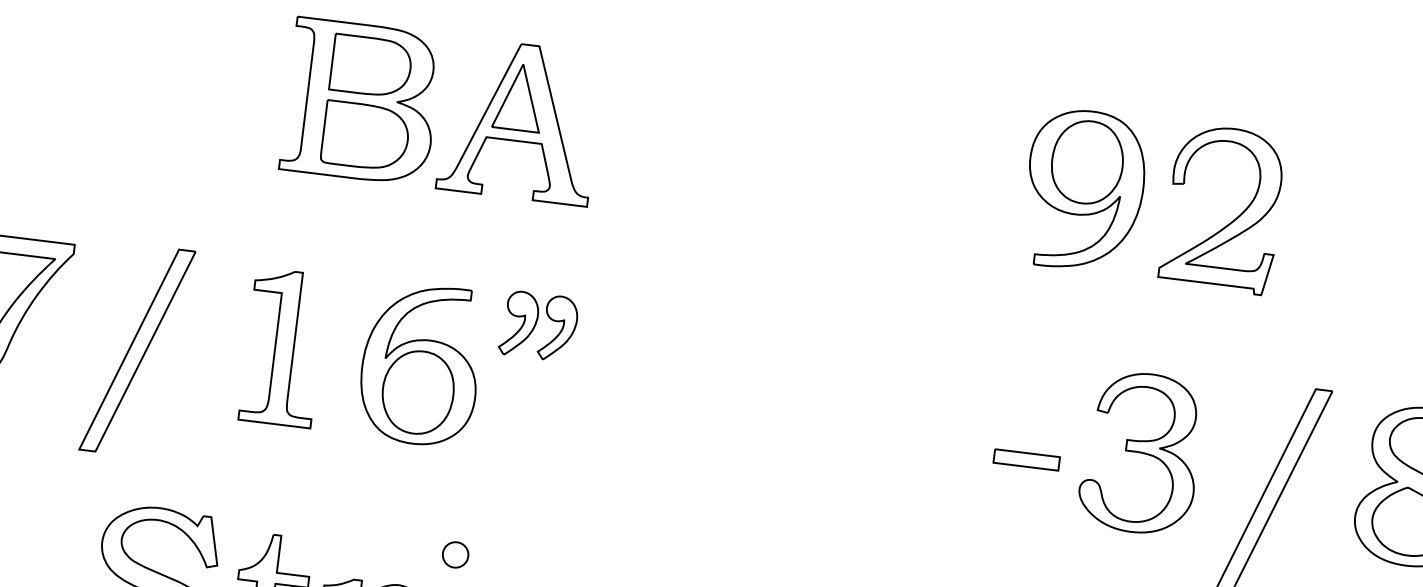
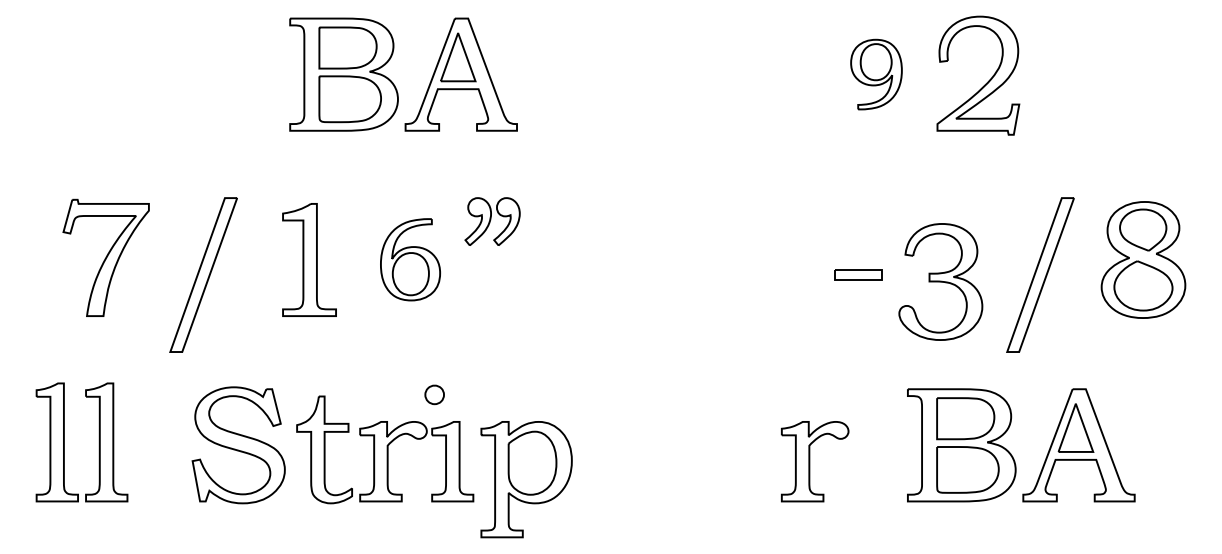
part: (1084, 190) -> (876, 74), size x0.6
part: (420, 363) -> (410, 259), size x0.7
part: (1140, 452) -> (940, 281), moved
part: (455, 554) -> (434, 394), moved

